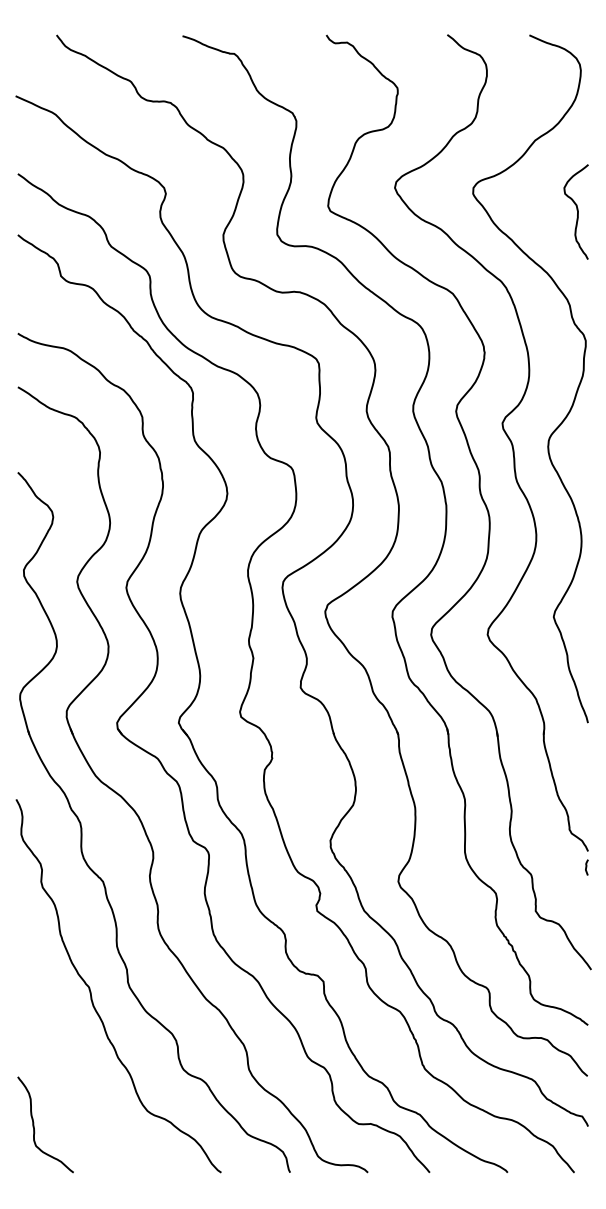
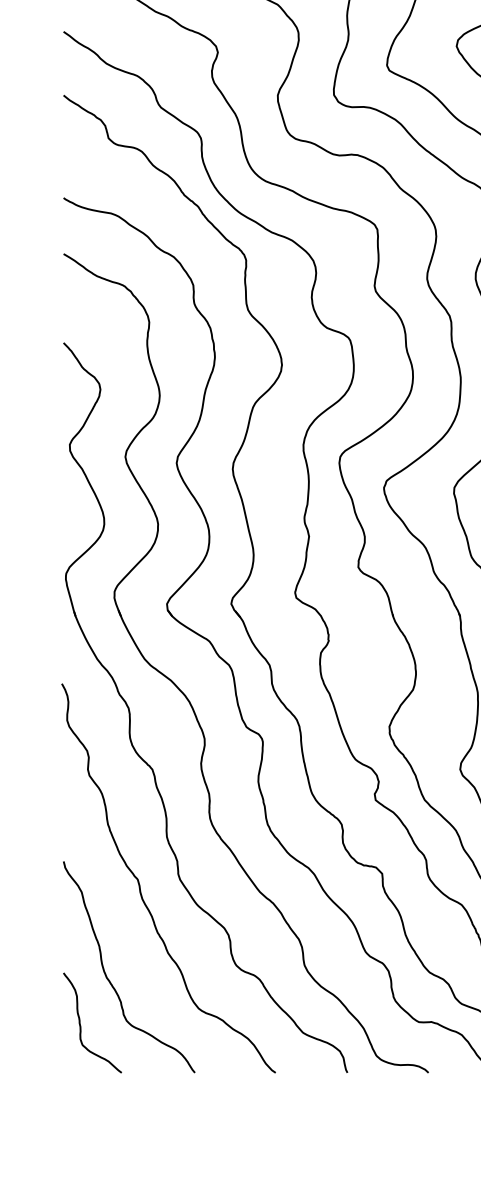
curve: (59, 1078) -> (106, 974), added

